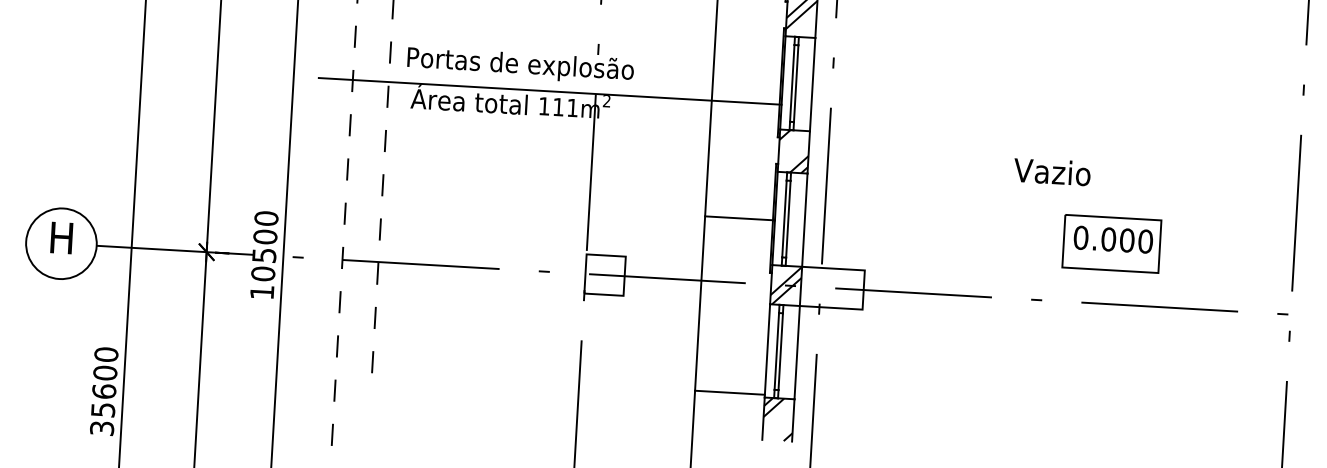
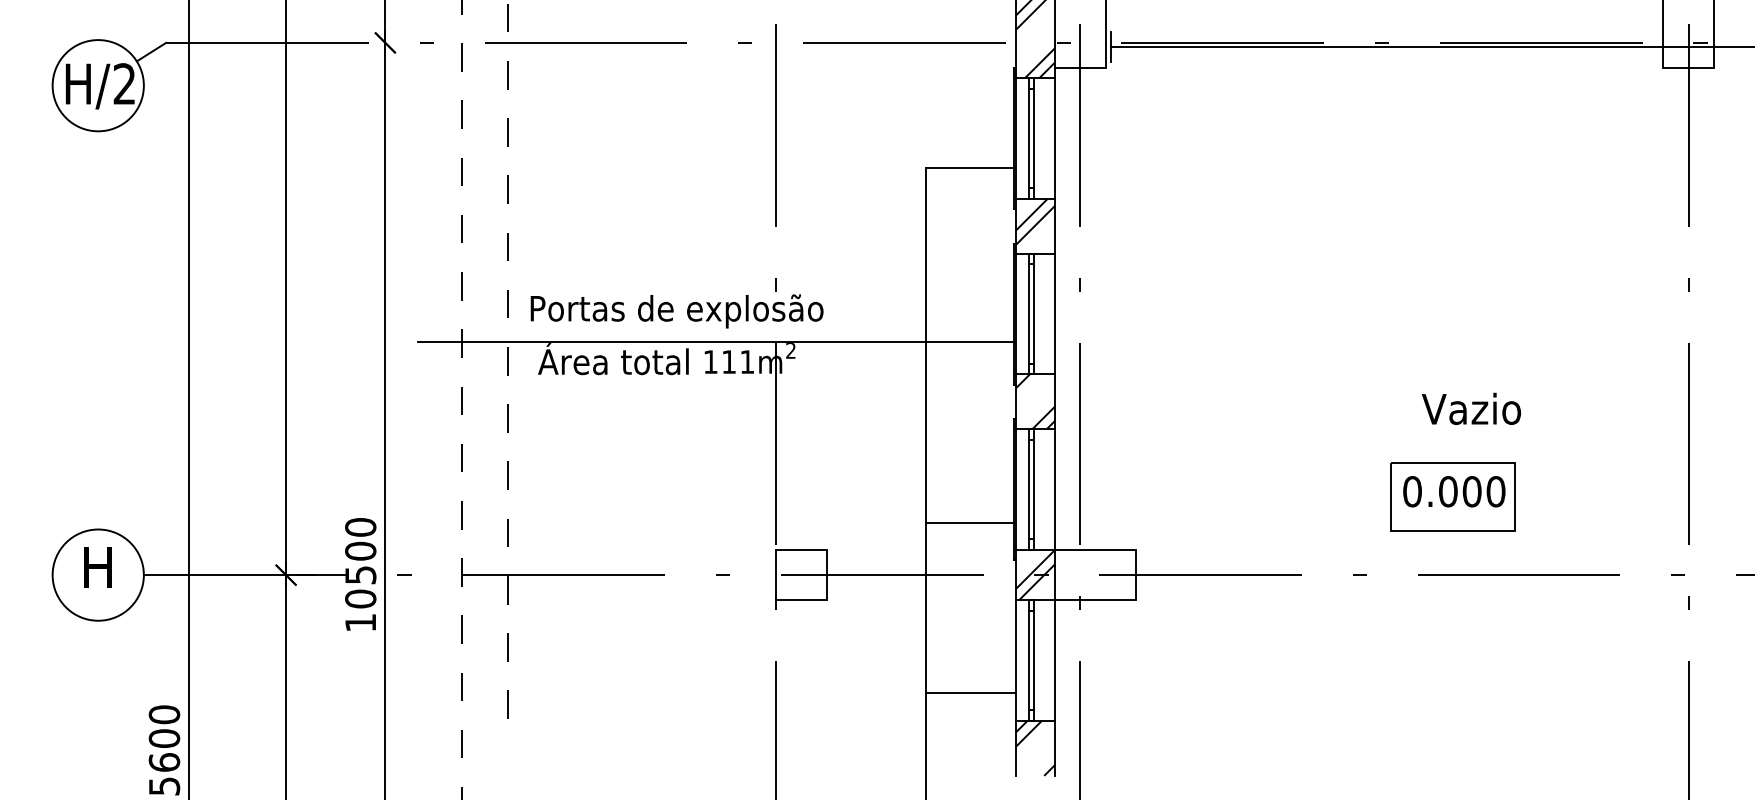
text: (1052, 171) -> (1471, 408), moved
line: (740, 218) -> (971, 522), moved
line: (730, 392) -> (971, 692), moved

